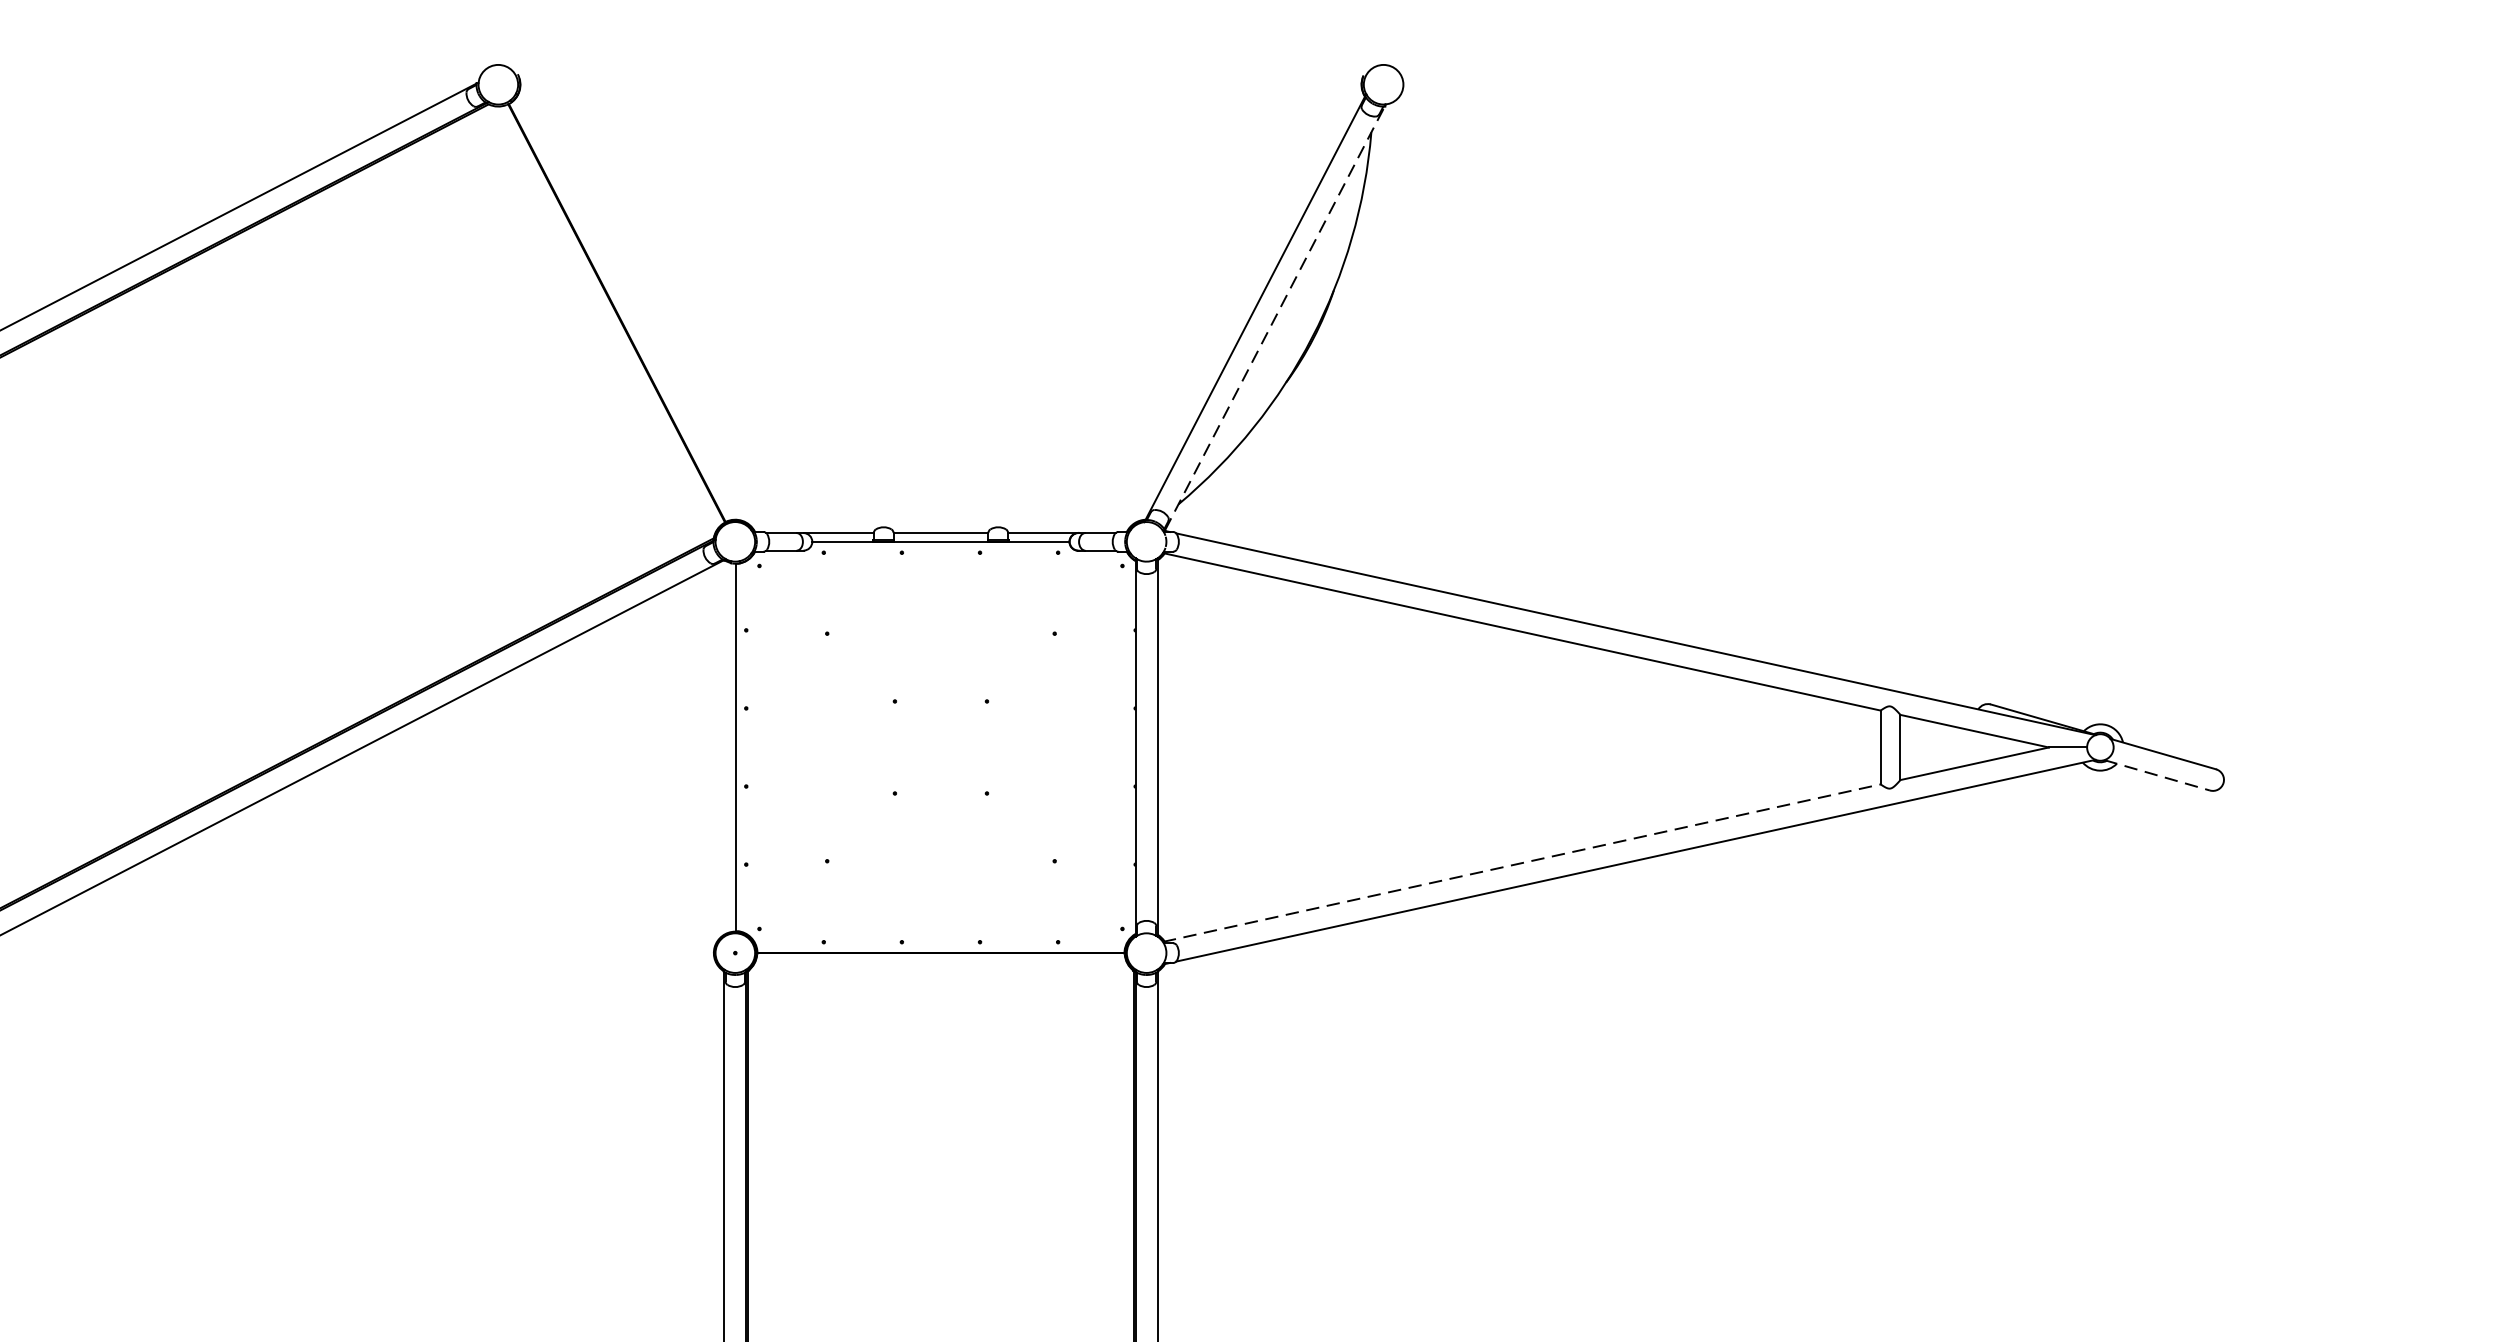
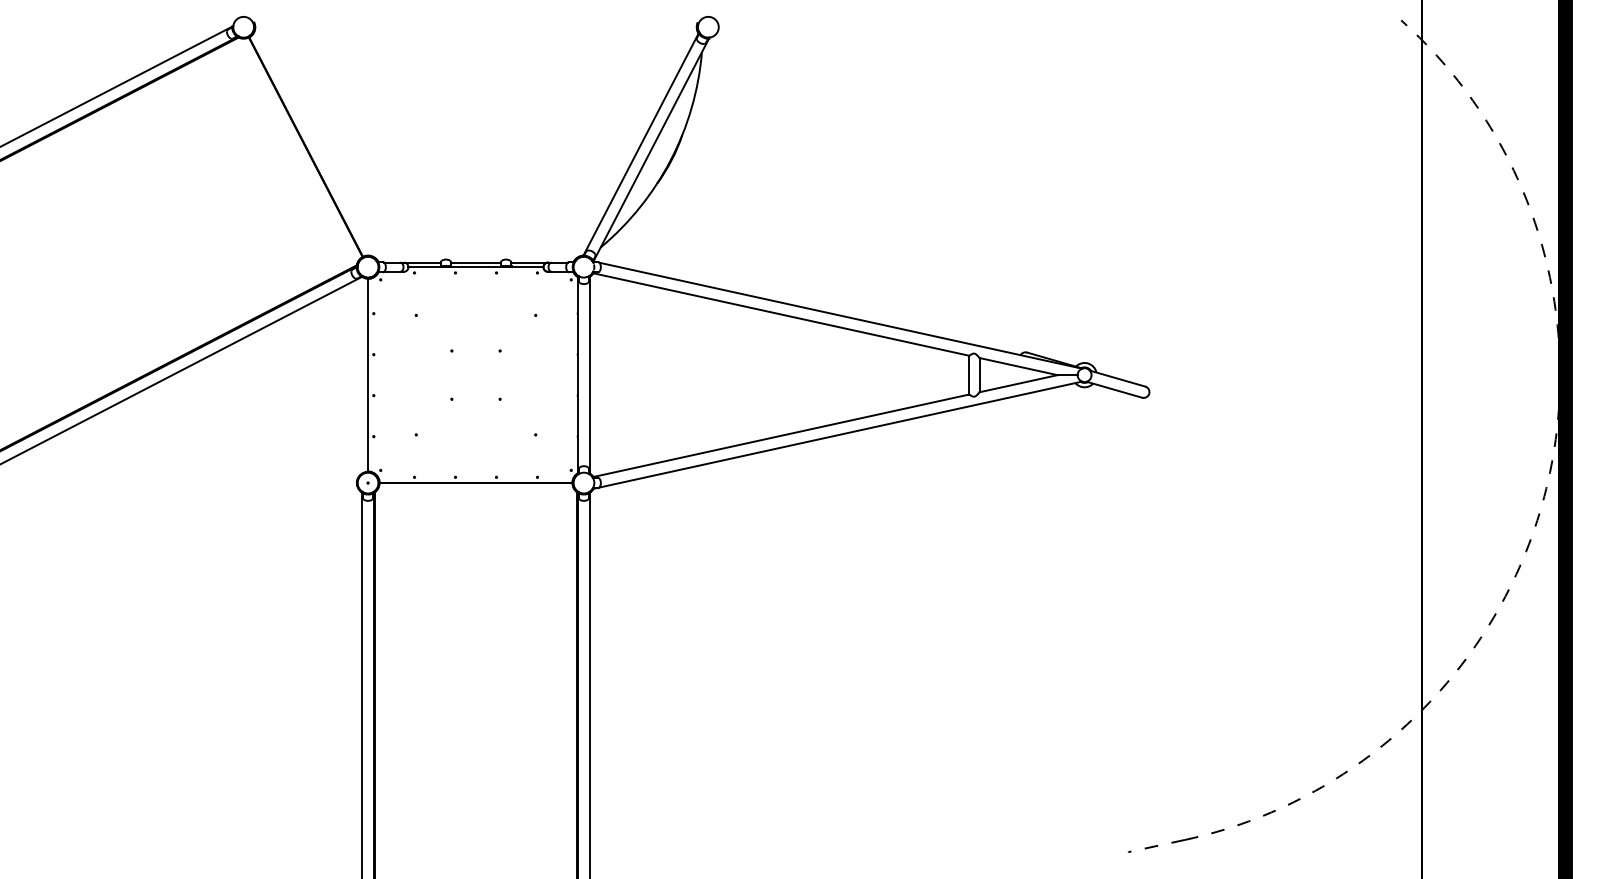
line: (1275, 317) -> (651, 149), dashed -> solid
line: (2157, 774) -> (1114, 389), dashed -> solid
line: (1521, 862) -> (780, 435), dashed -> solid

